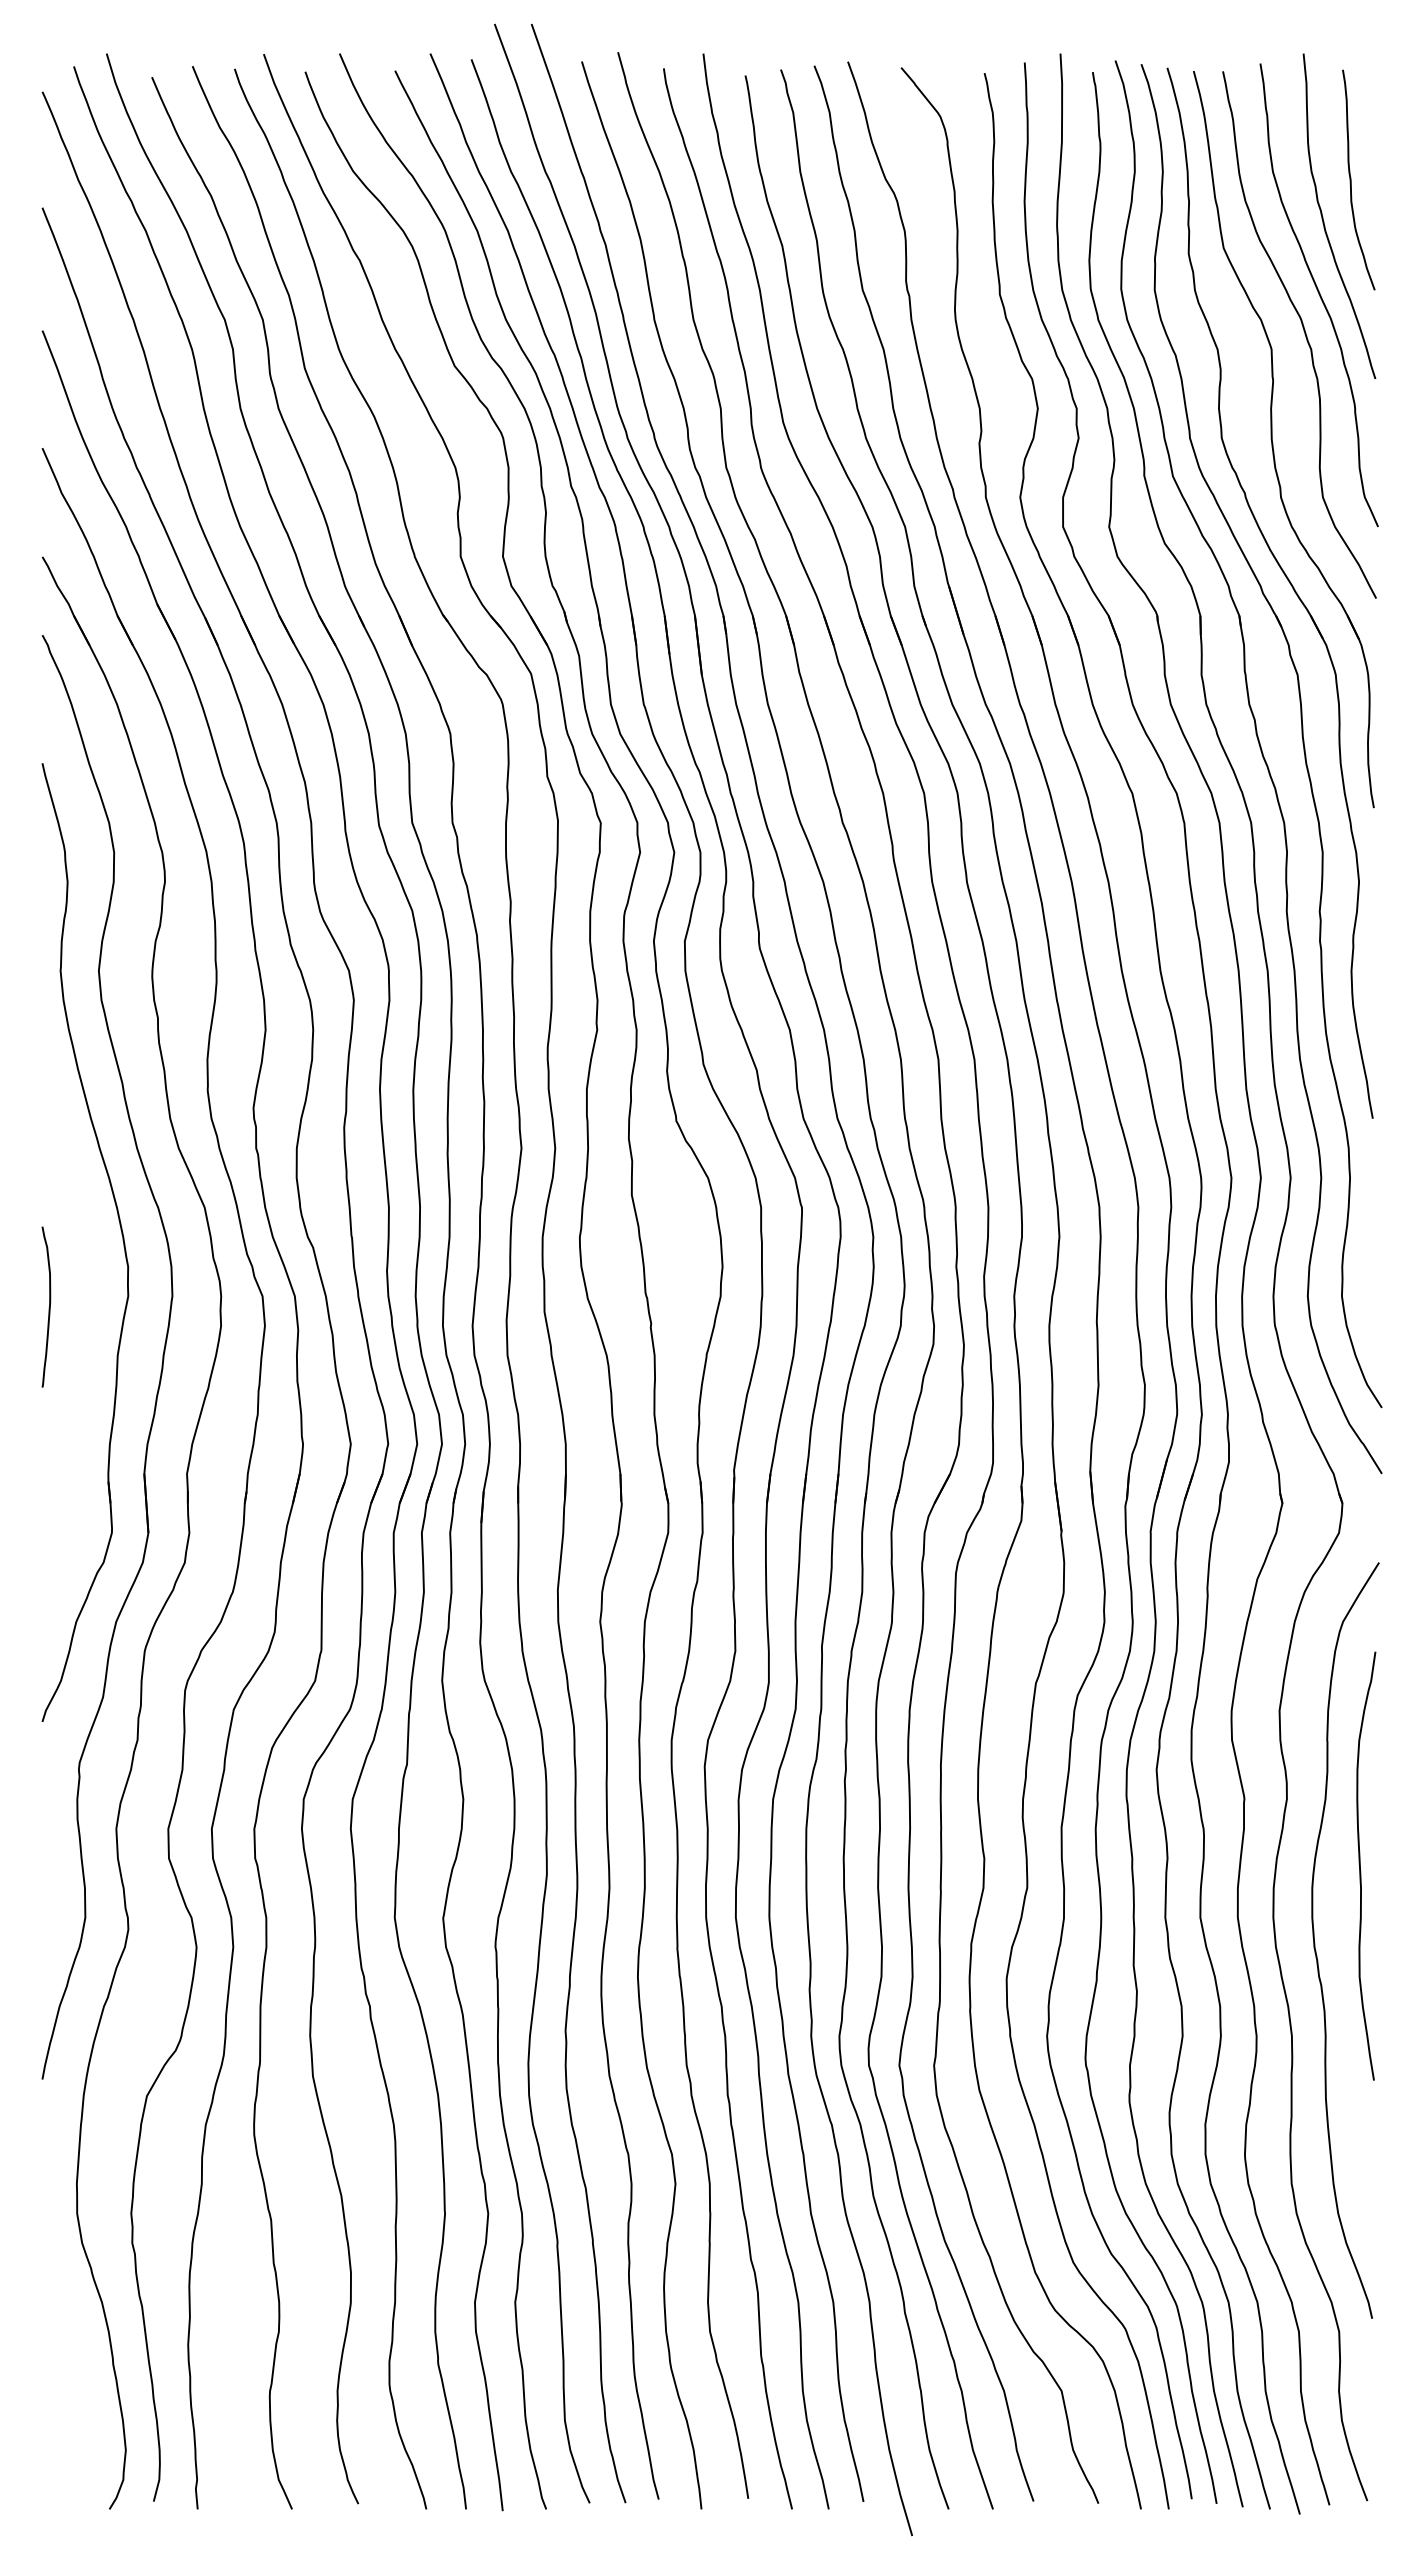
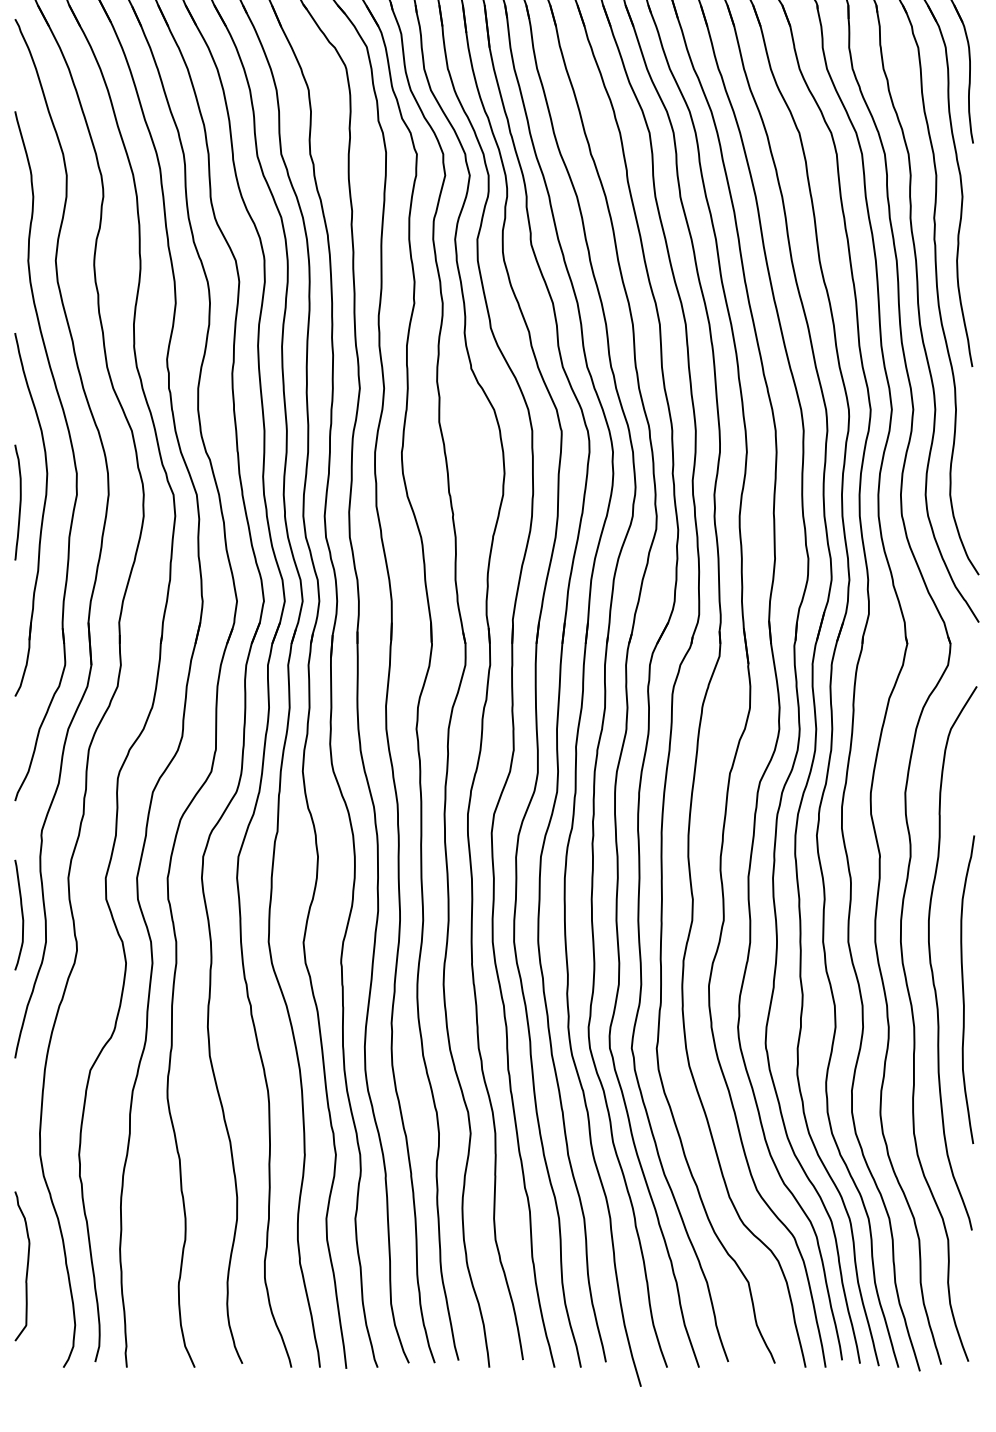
part: (79, 1328) -> (41, 518), added
curve: (1360, 1865) -> (963, 989), moved
curve: (51, 1880) -> (21, 915), added
curve: (58, 2369) -> (26, 1267), added

